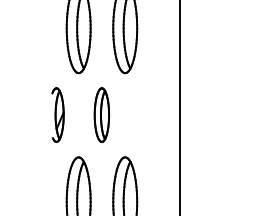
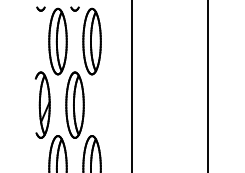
part: (57, 114) -> (42, 104), size x1.67
part: (101, 114) -> (74, 104), size x1.67

